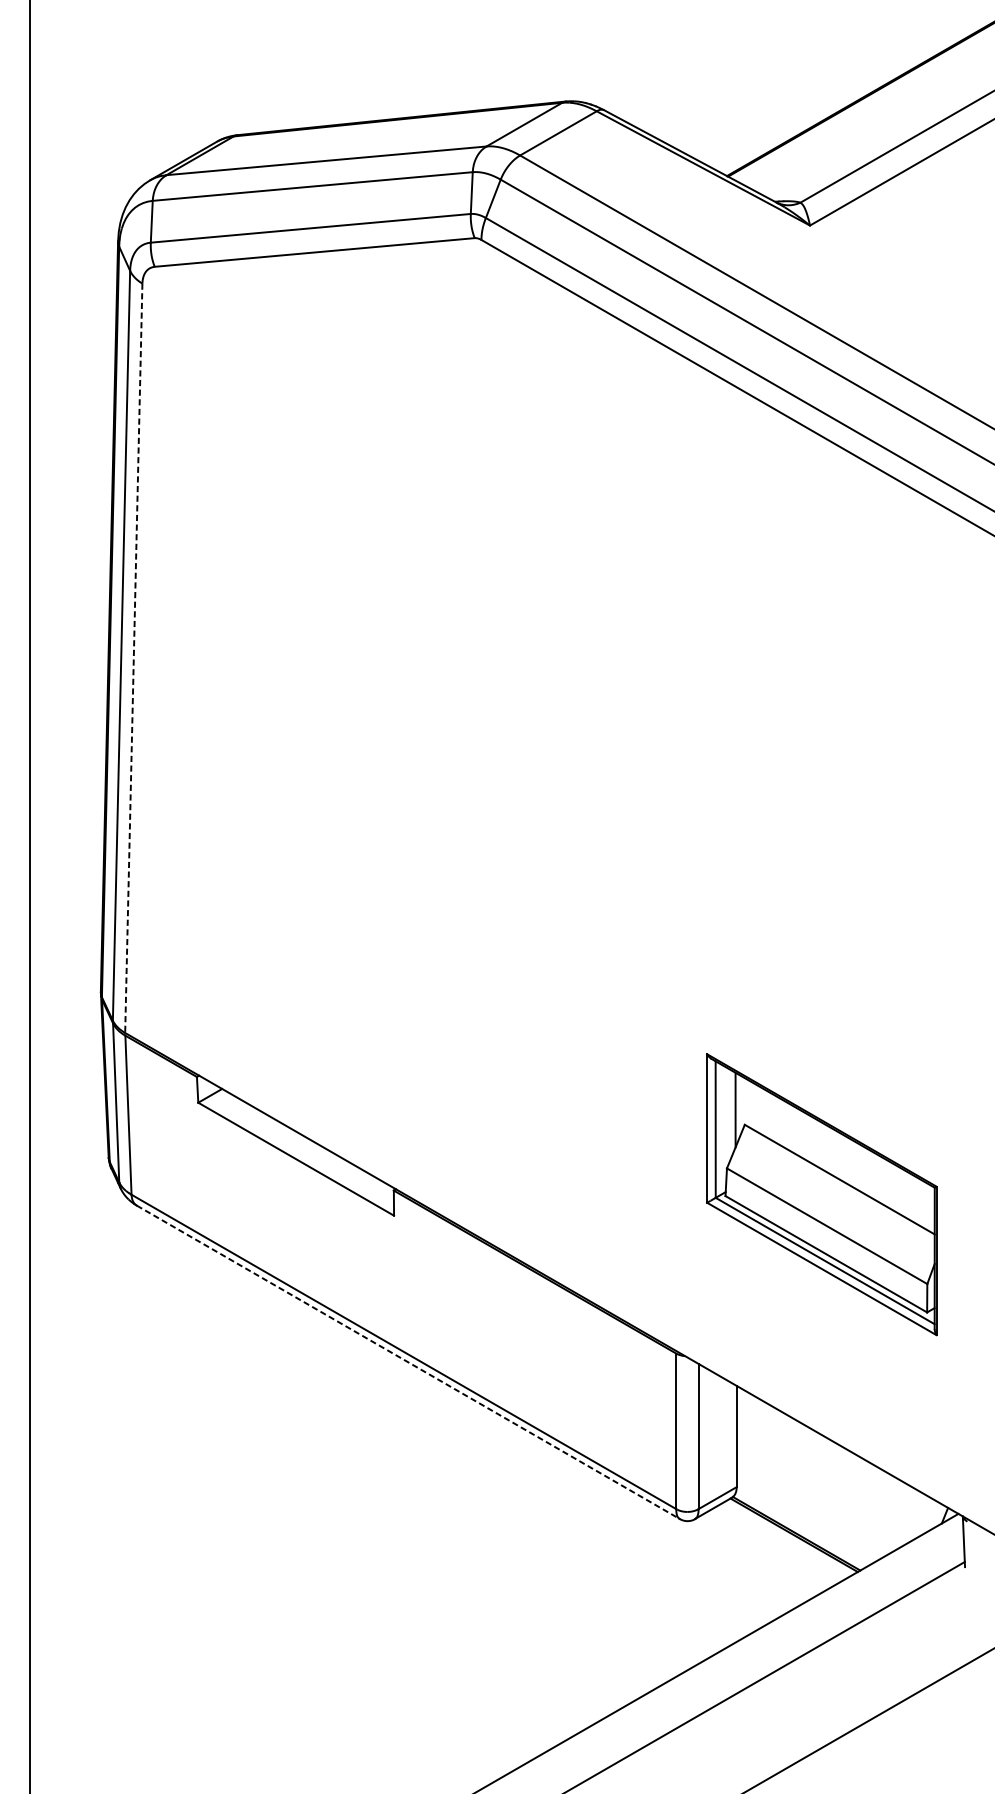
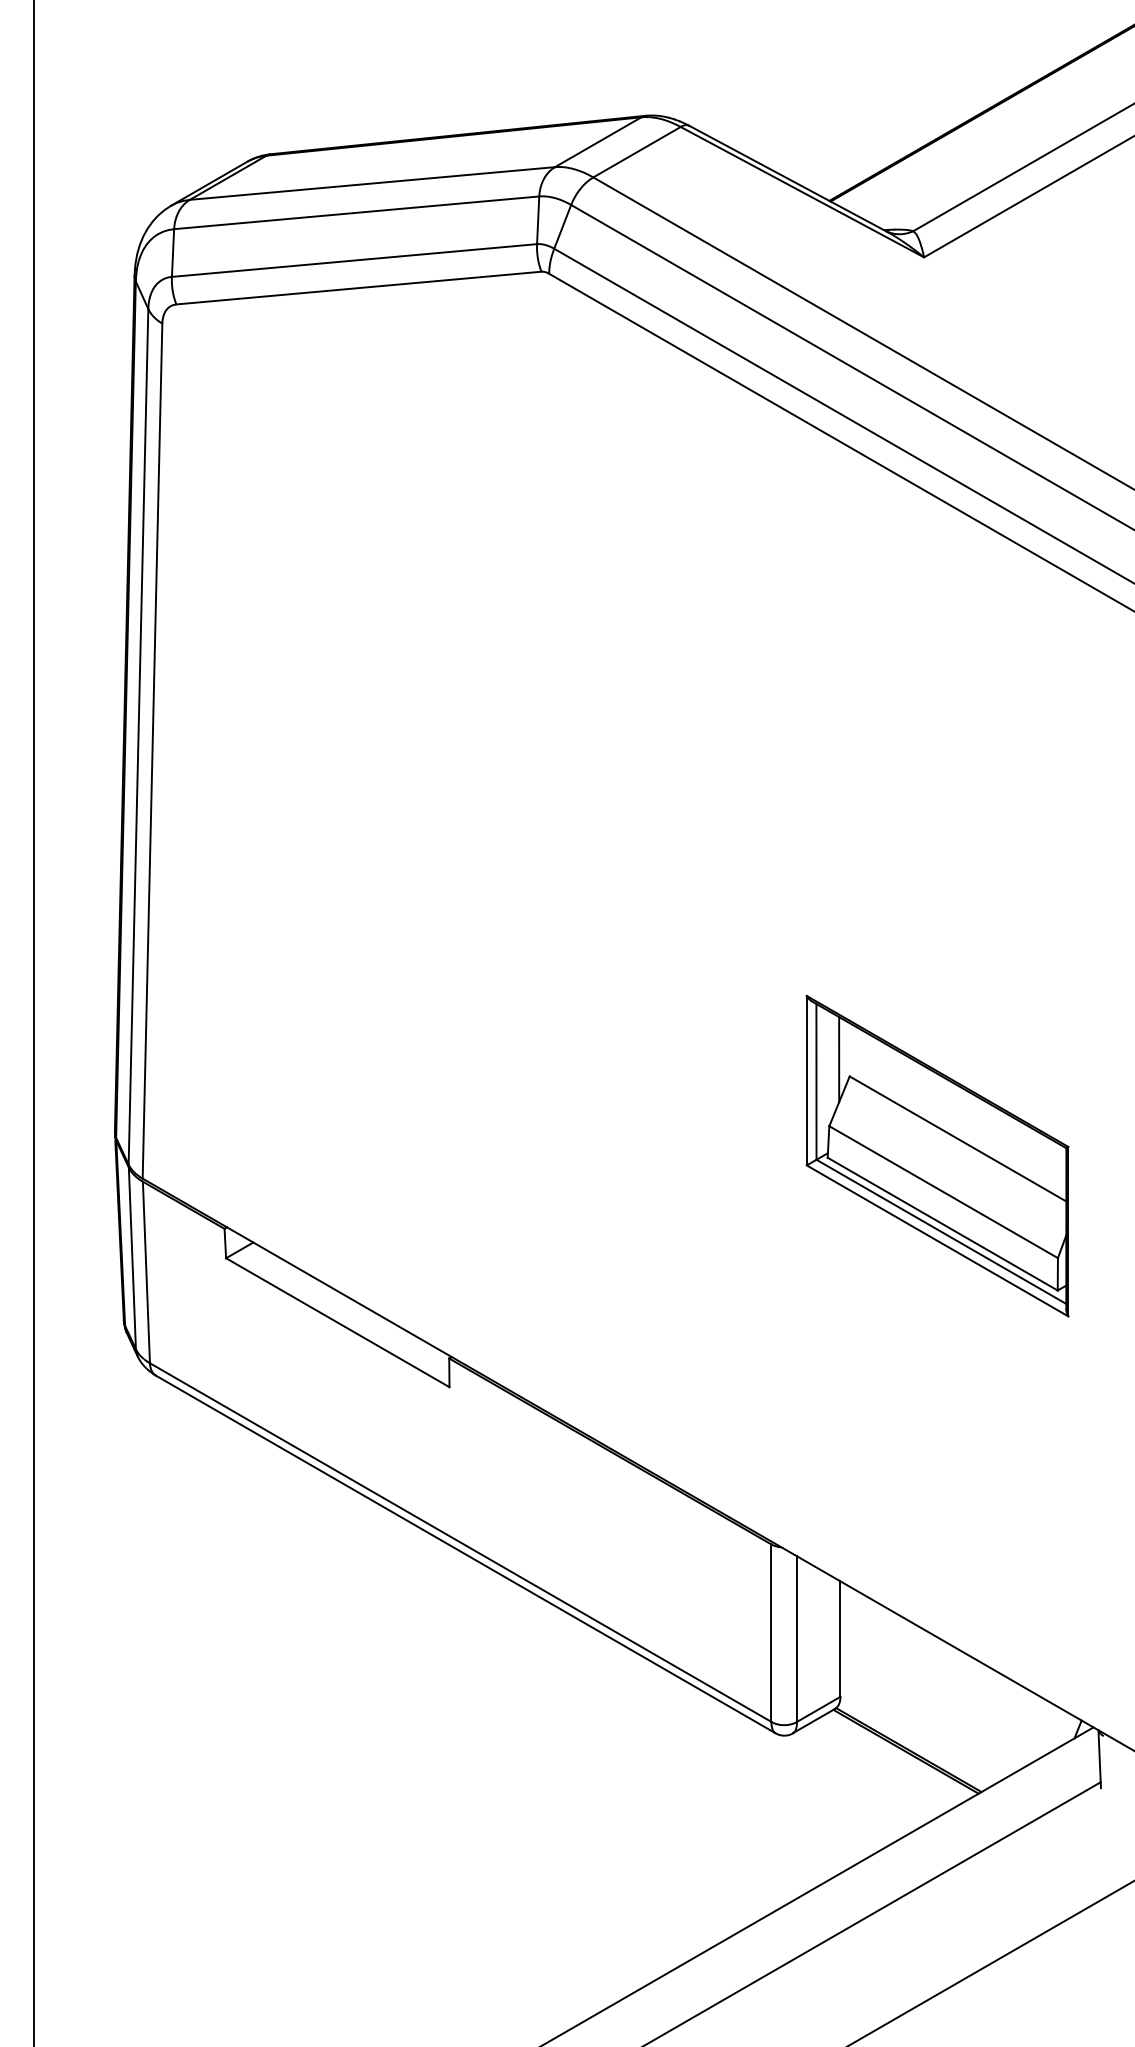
line: (133, 658) -> (152, 751), dashed -> solid
part: (821, 1194) -> (937, 1155), moved
line: (408, 1362) -> (465, 1554), dashed -> solid

